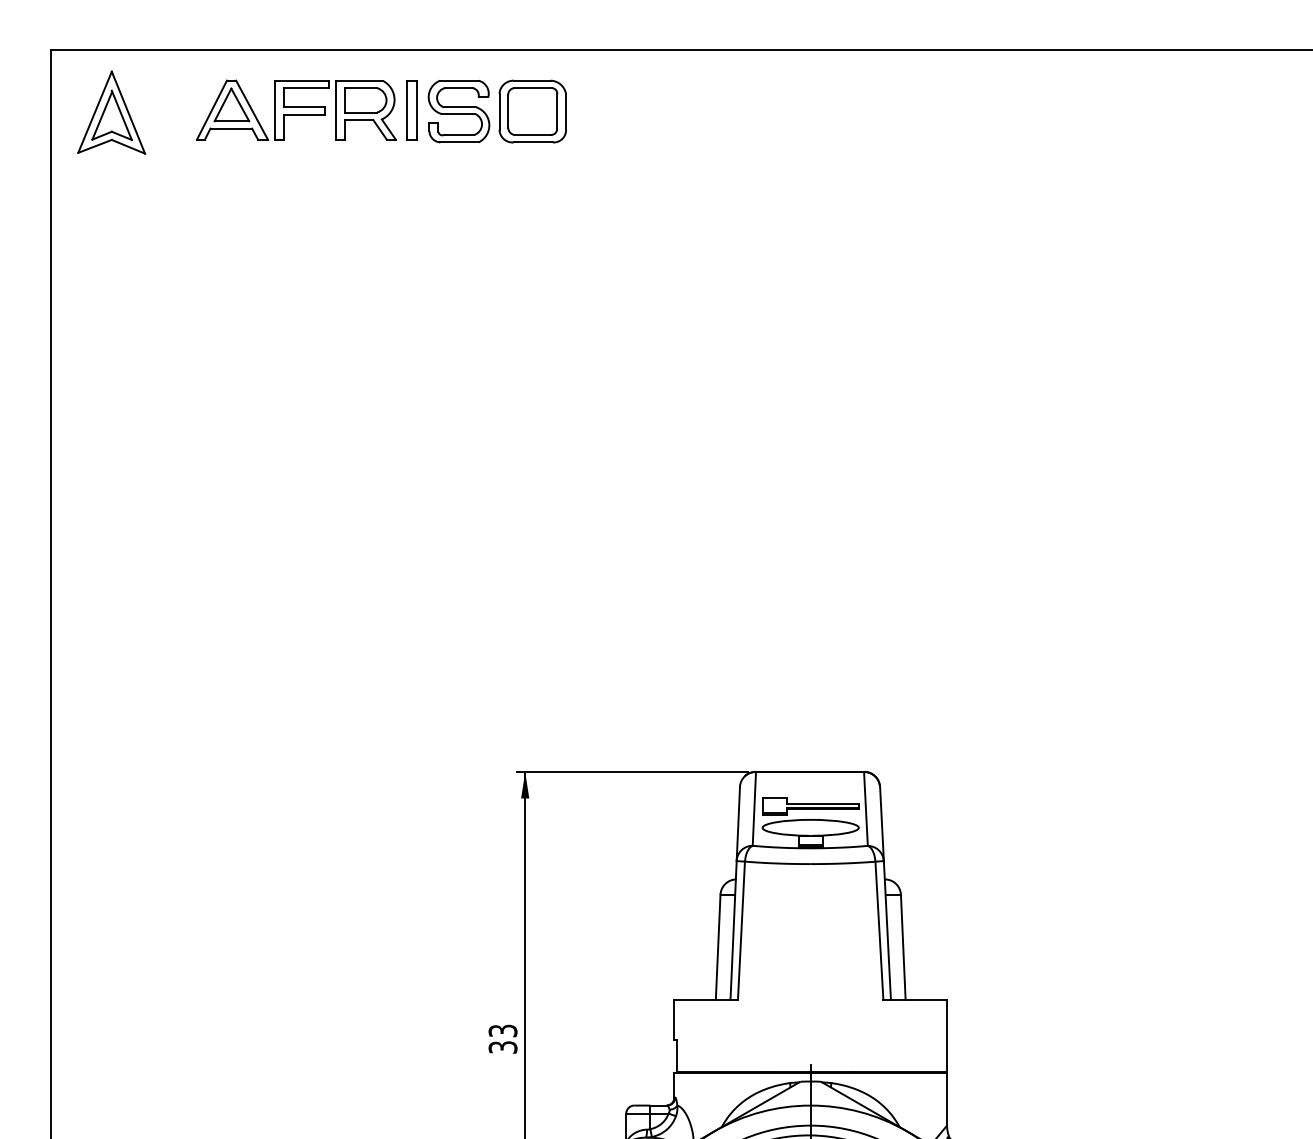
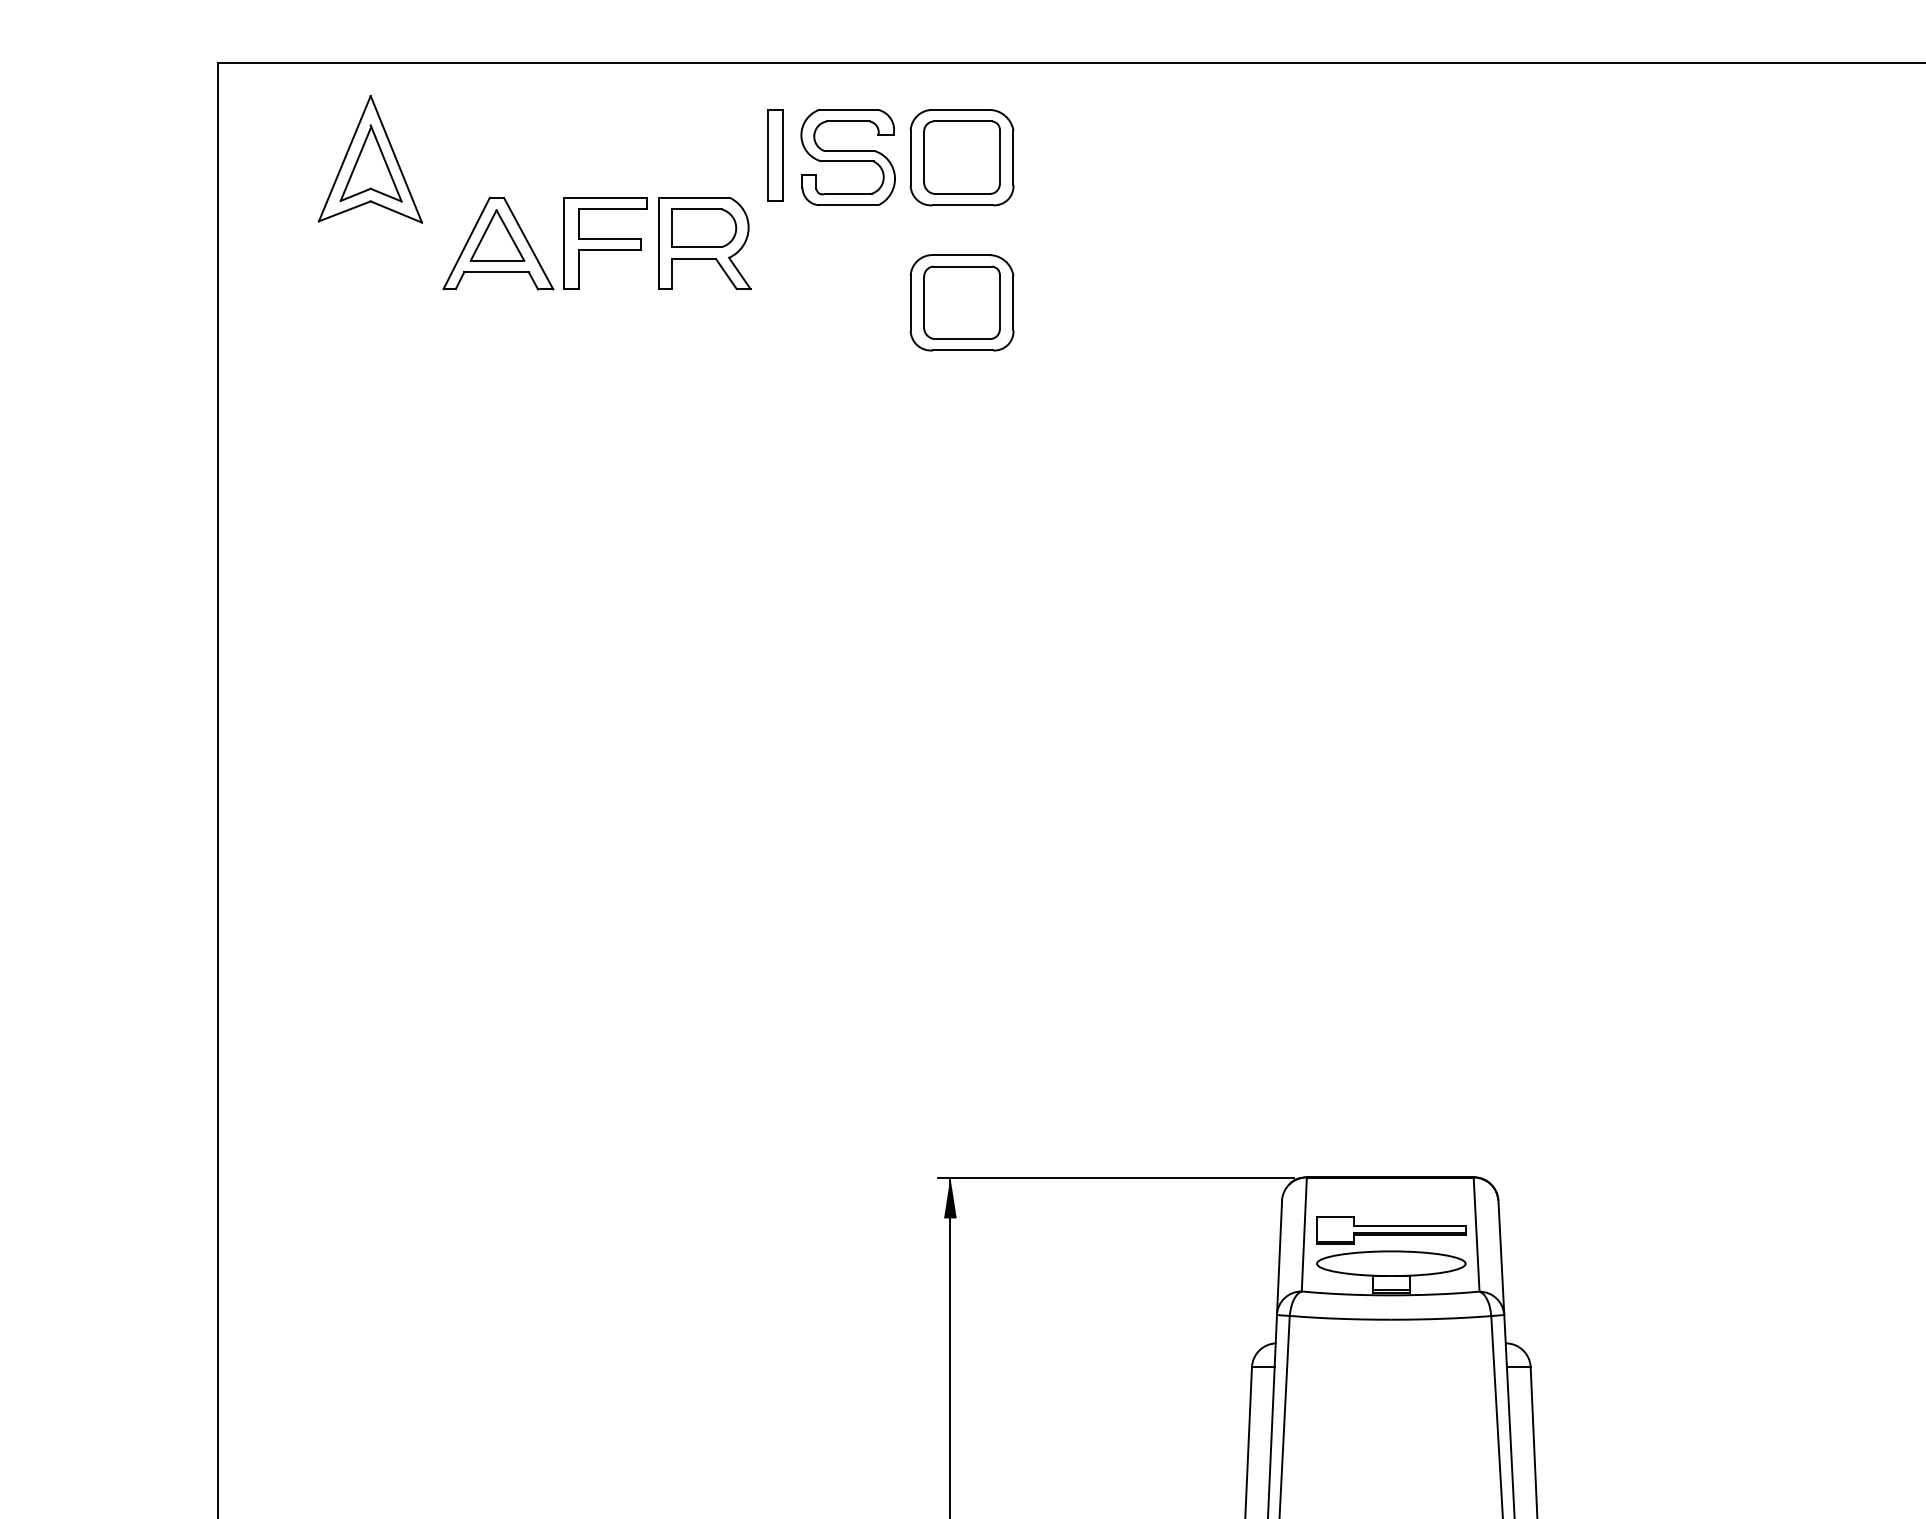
part: (296, 109) -> (597, 242), moved
part: (111, 112) -> (370, 159), moved
part: (532, 205) -> (961, 302), added

